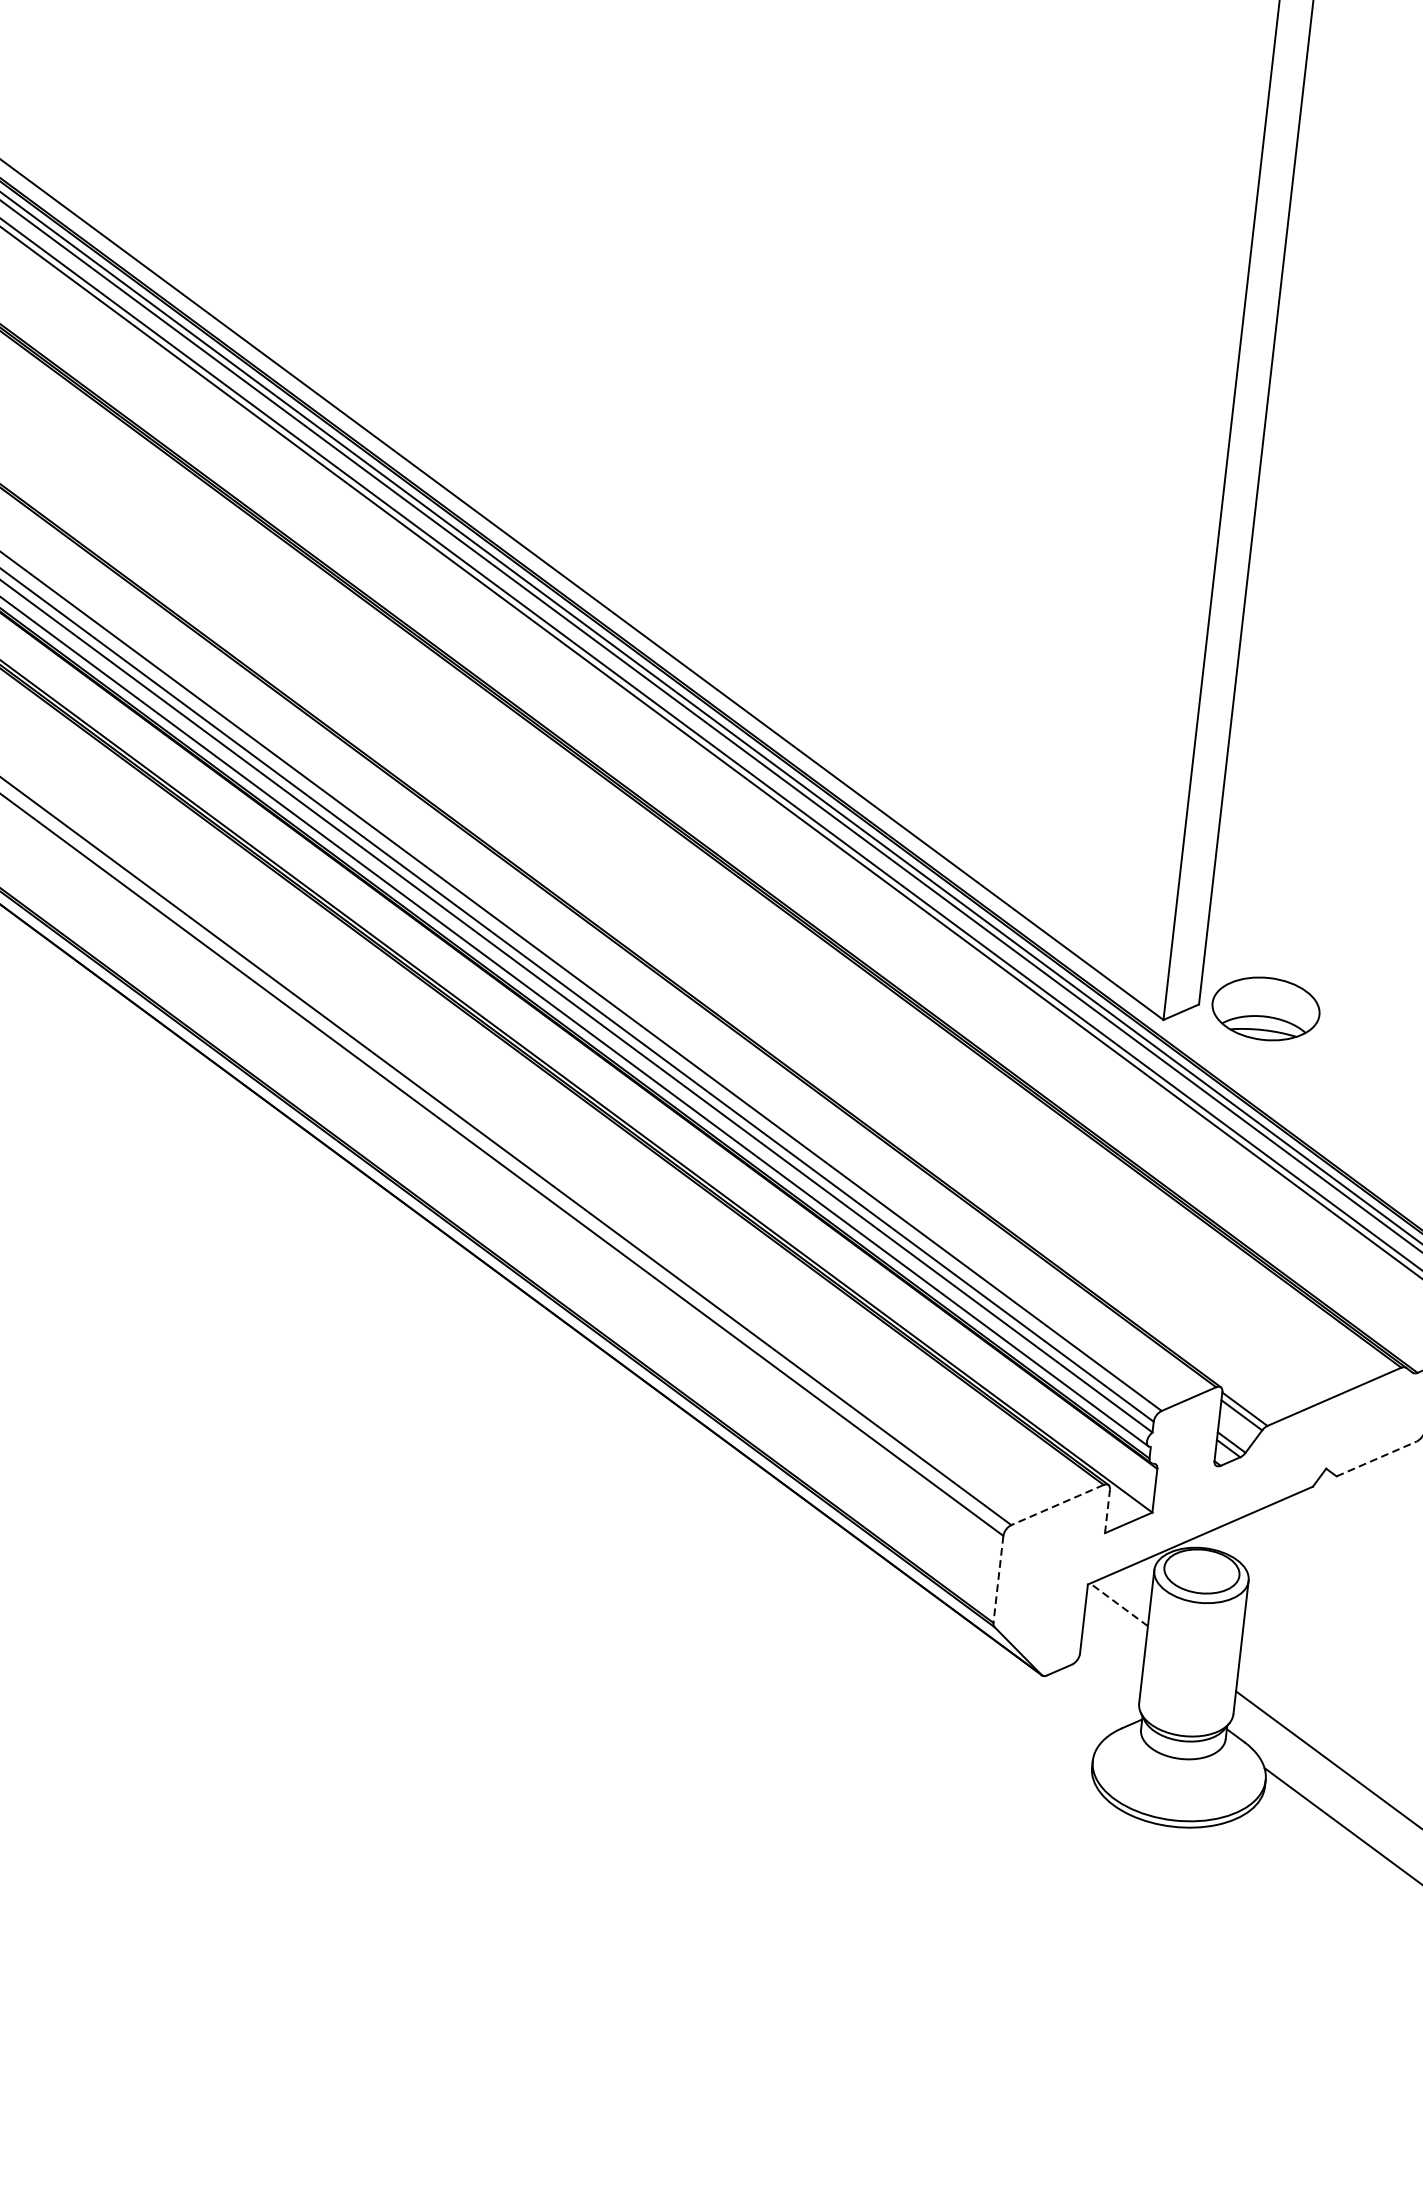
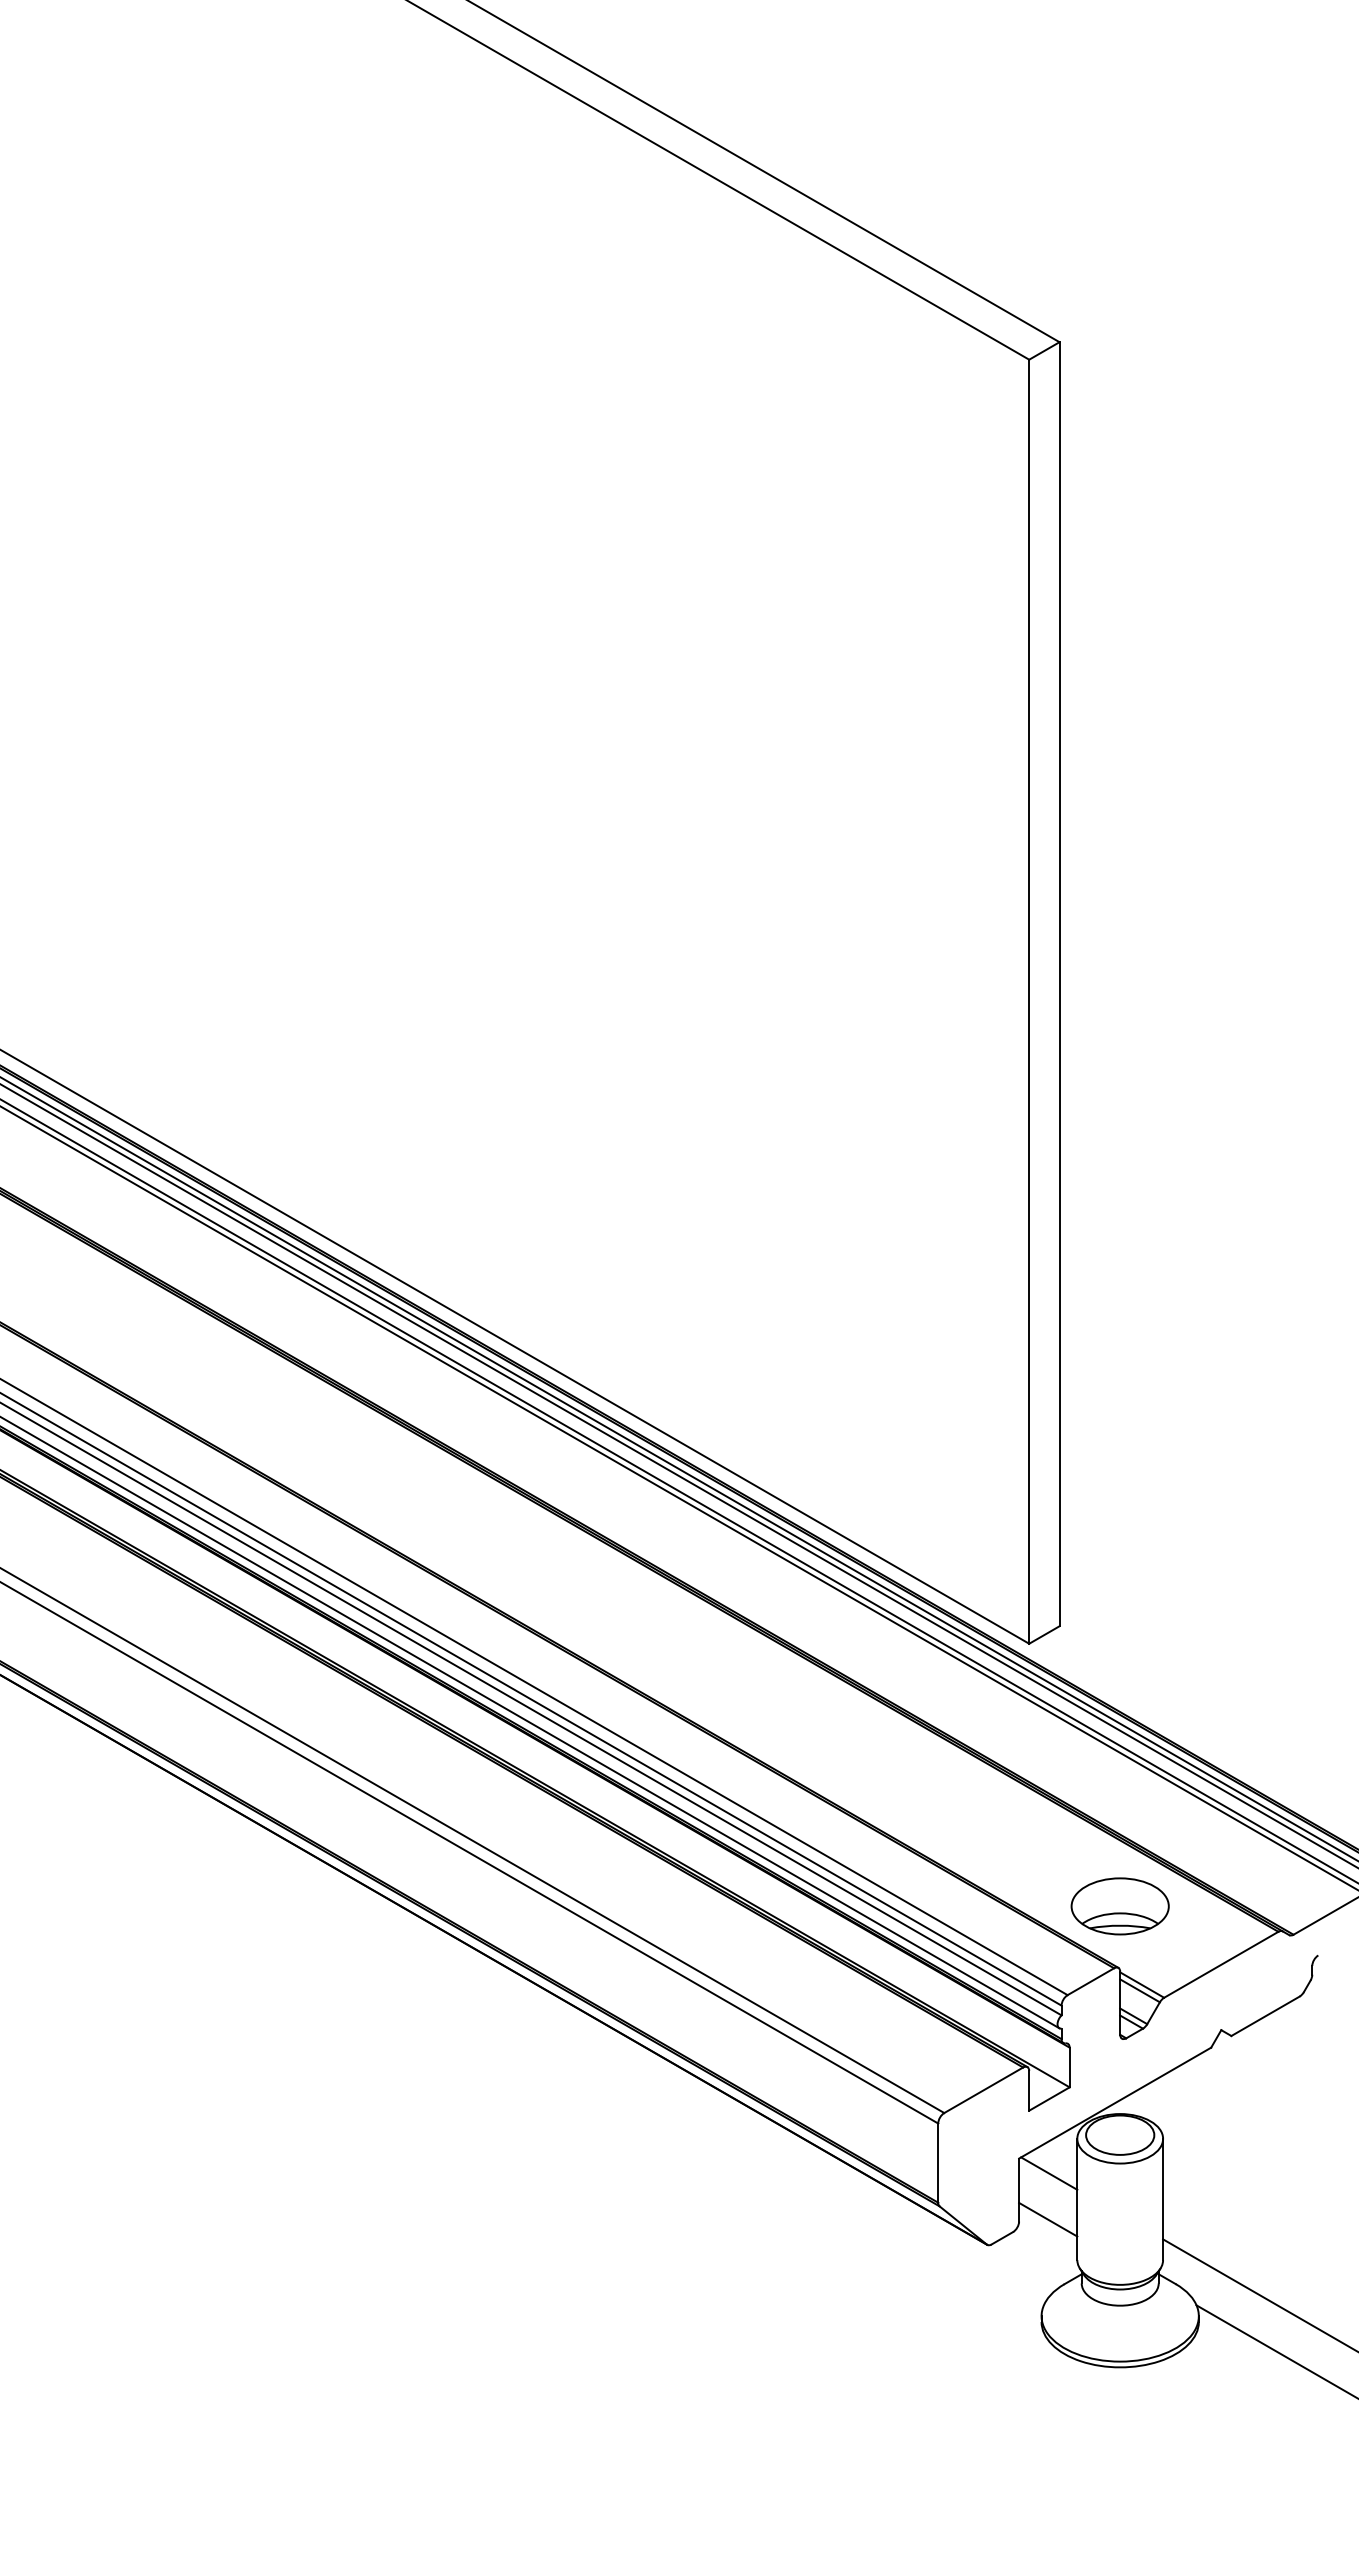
part: (1265, 1008) -> (1119, 1906), moved
line: (1376, 1459) -> (1265, 2016), dashed -> solid
line: (1057, 1505) -> (983, 2090), dashed -> solid
line: (1107, 1511) -> (1029, 2090), dashed -> solid
line: (998, 1579) -> (938, 2163), dashed -> solid
line: (1118, 1604) -> (1048, 2173), dashed -> solid
line: (1112, 1655) -> (1048, 2219), added

